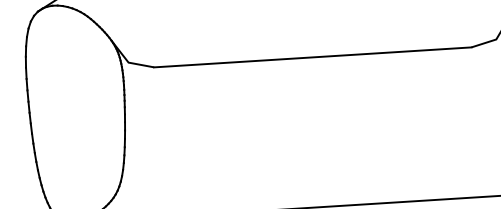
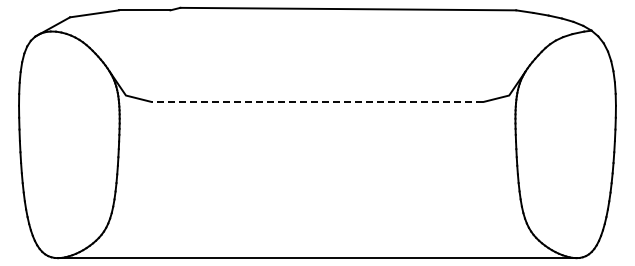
line: (312, 57) -> (317, 102), solid -> dashed

